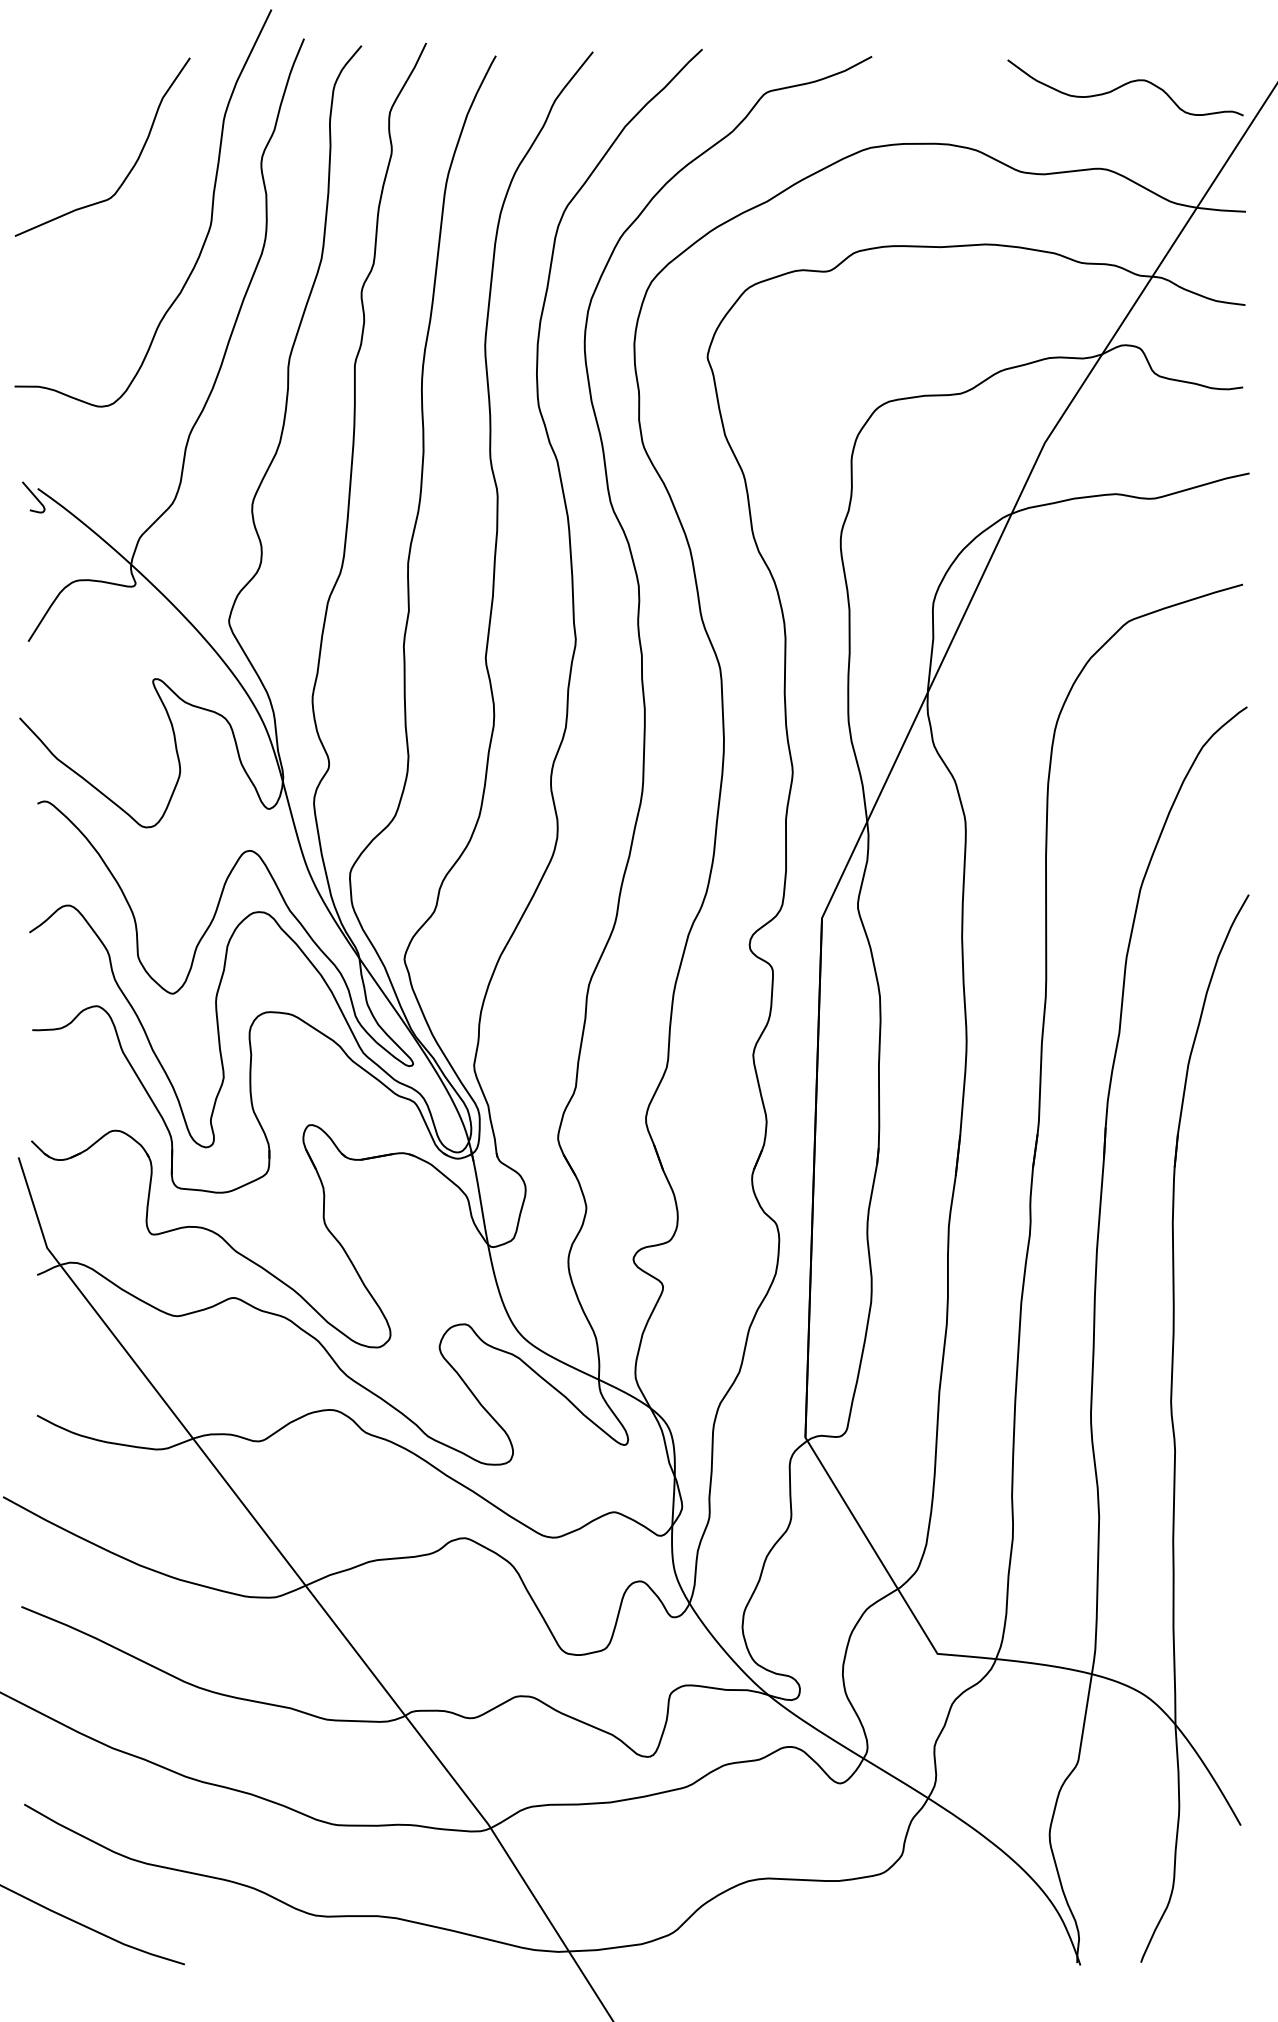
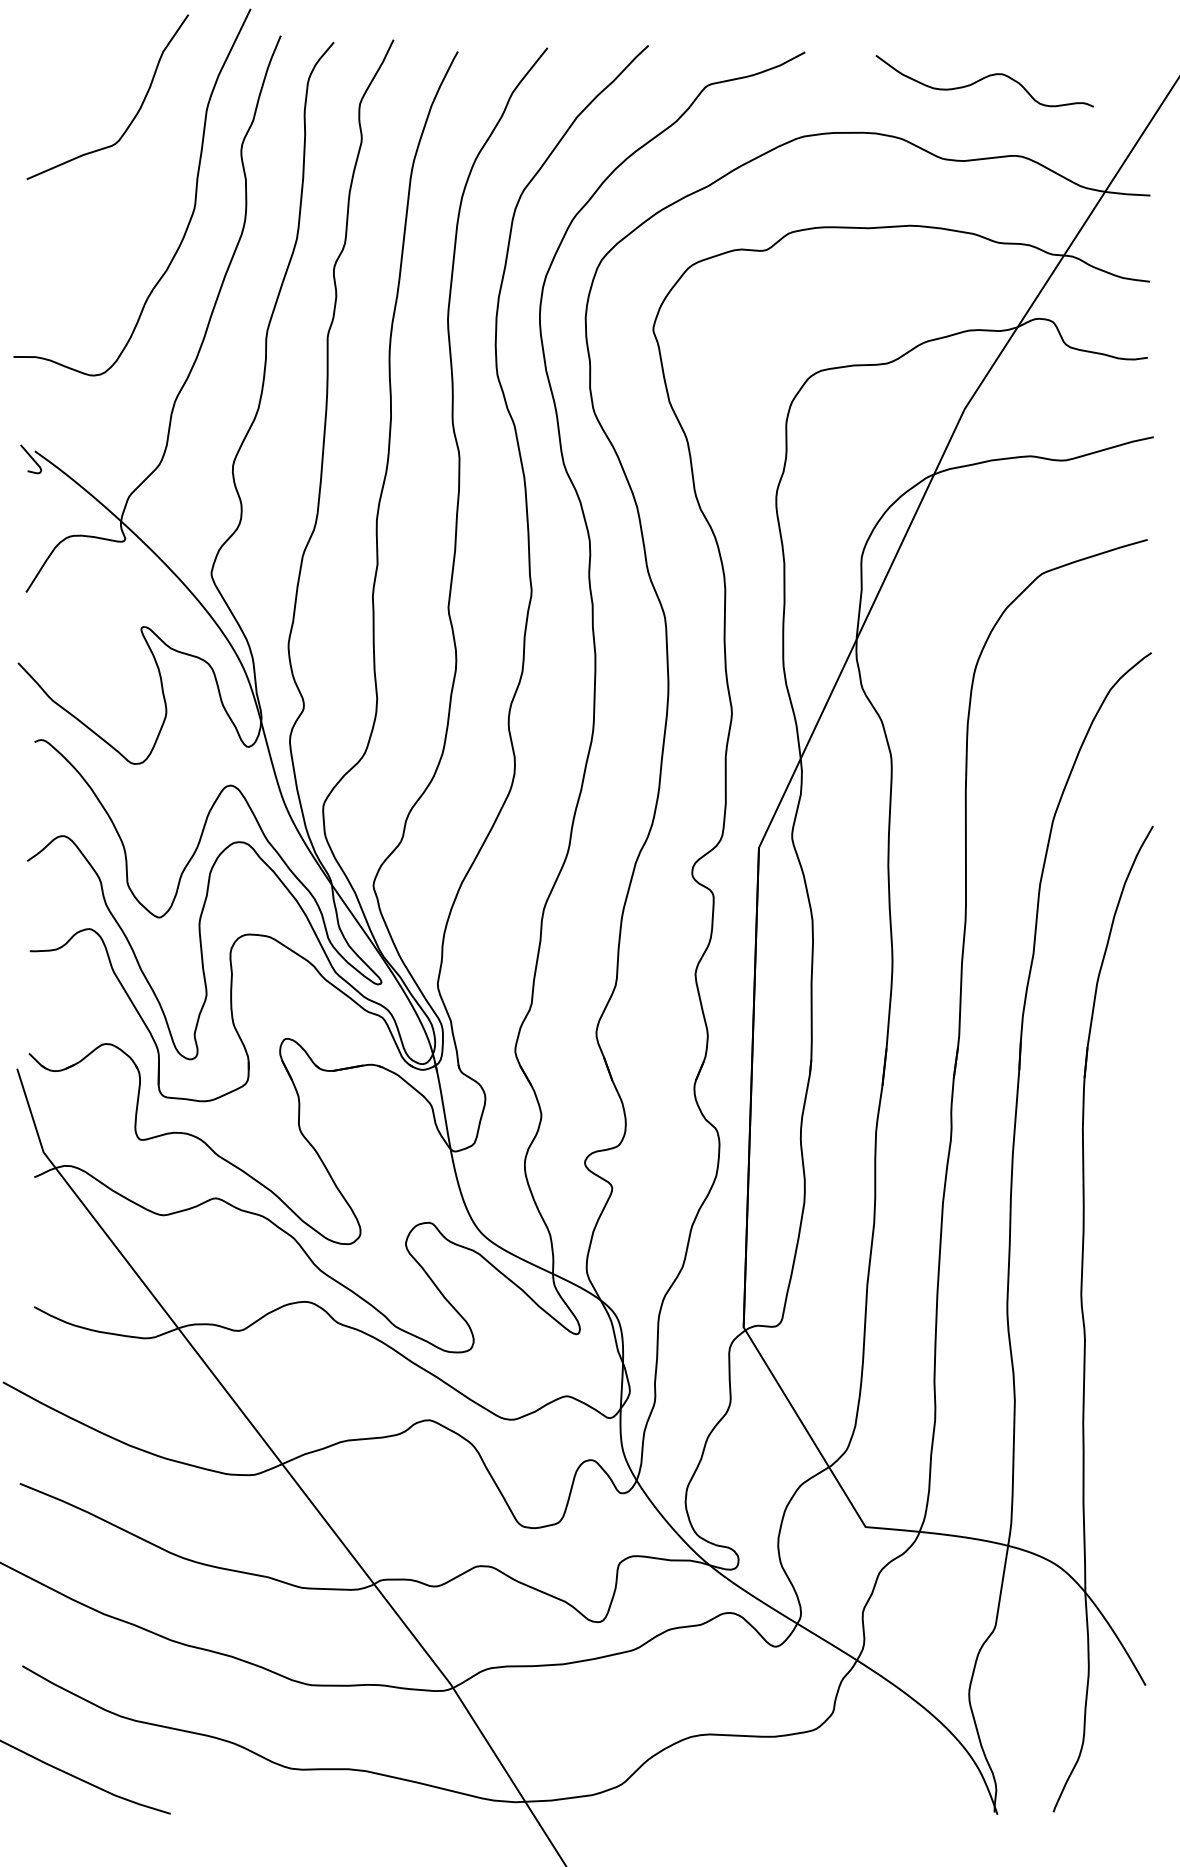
curve: (1125, 85) -> (984, 78), moved
curve: (132, 166) -> (135, 114), moved

